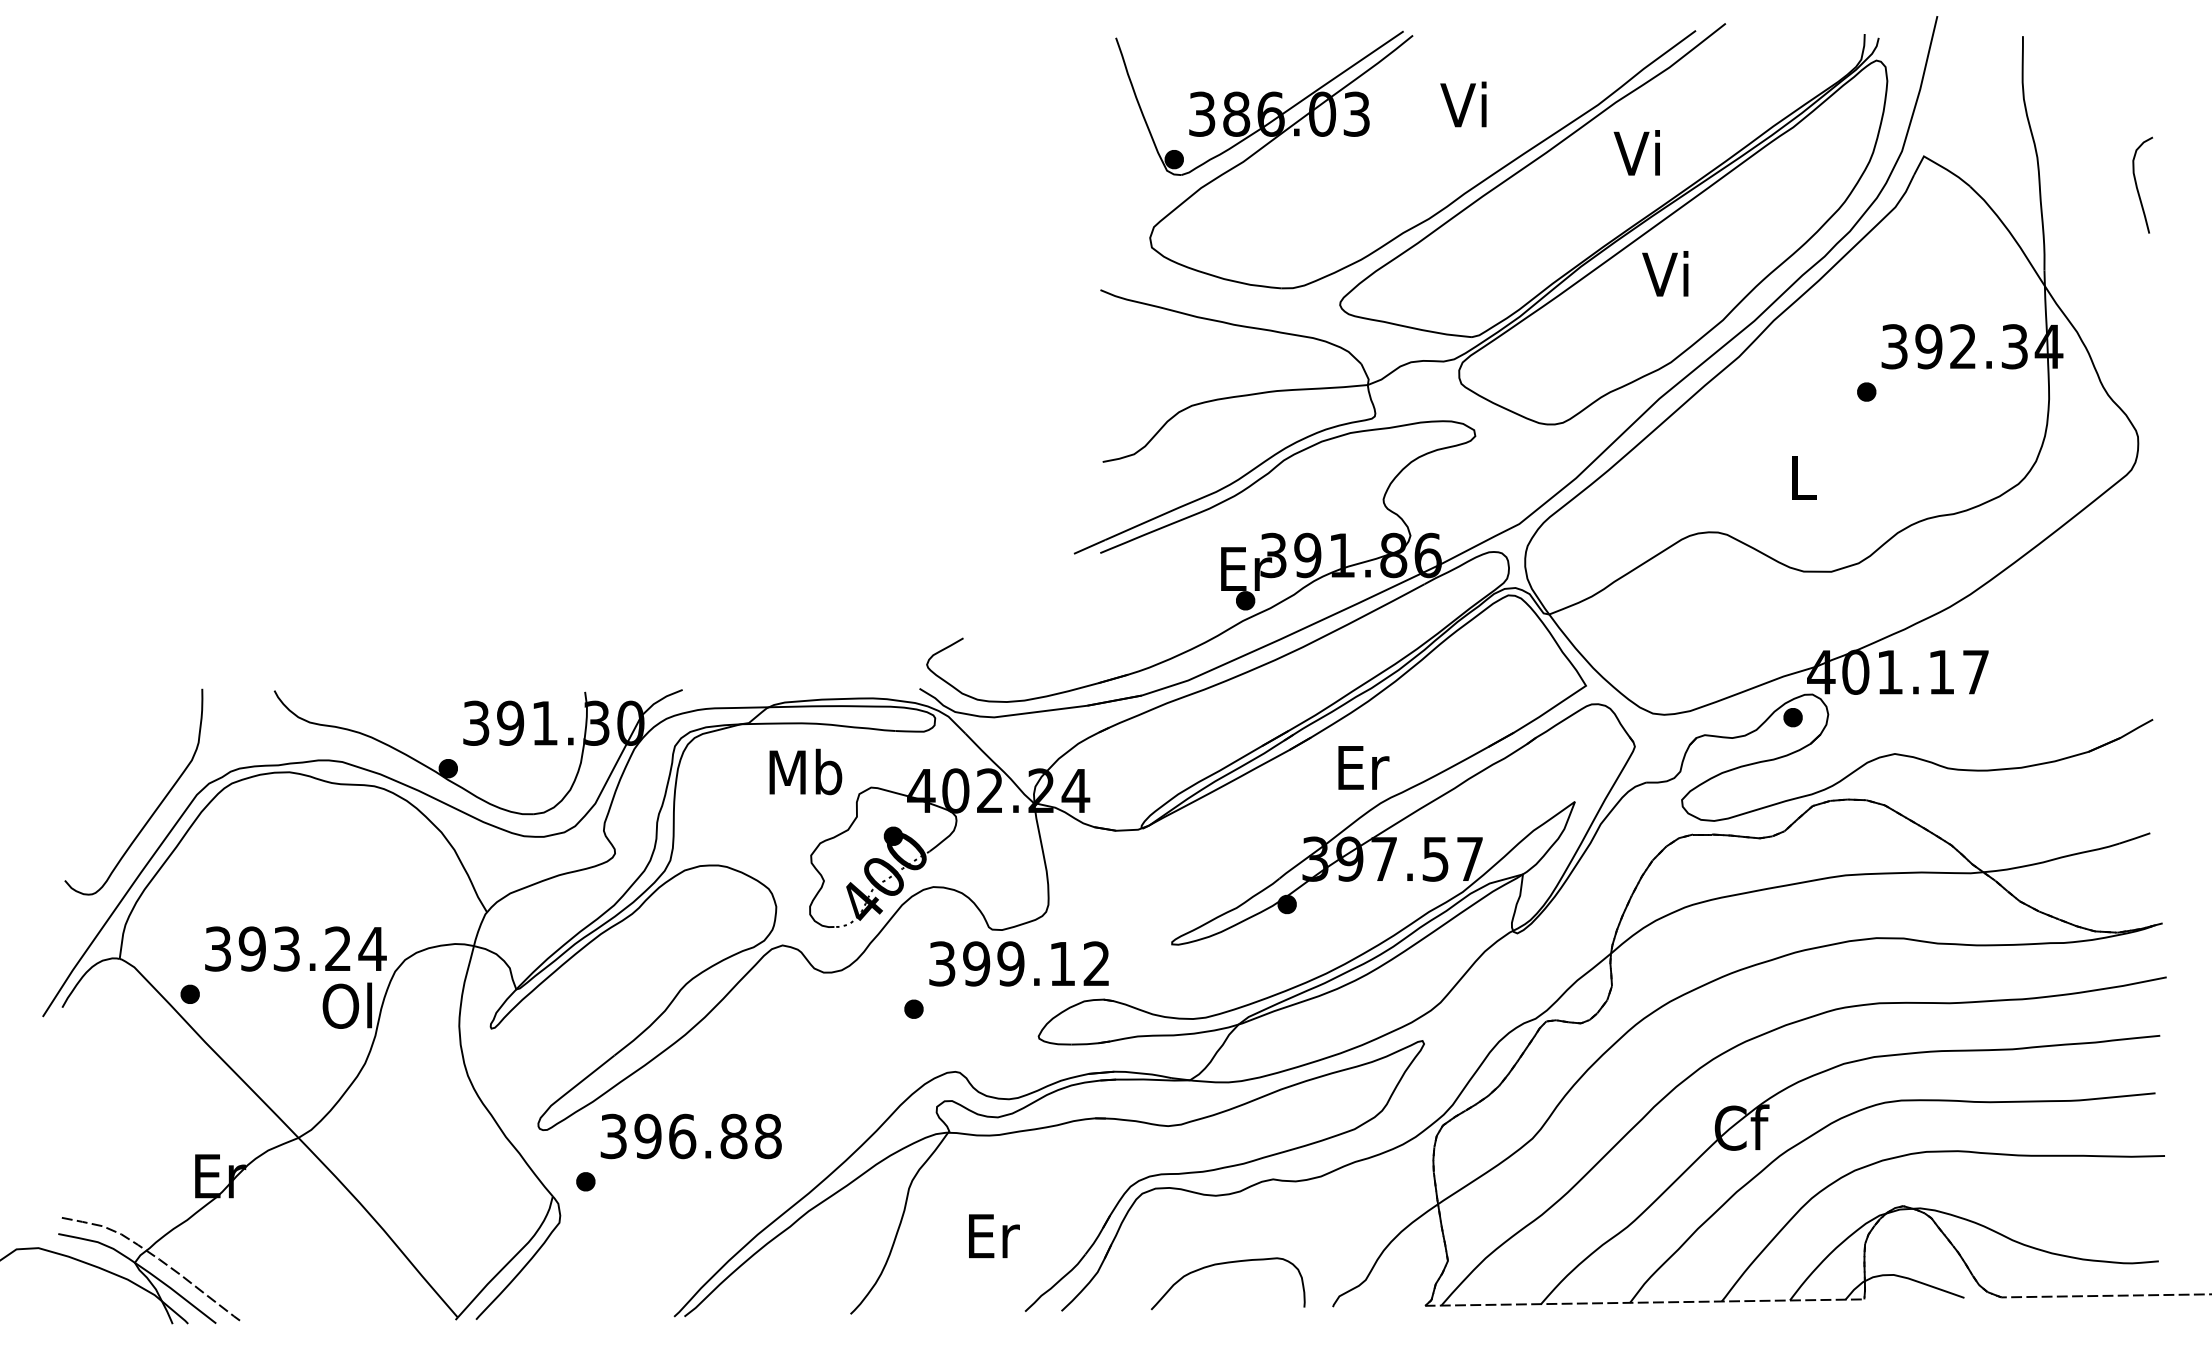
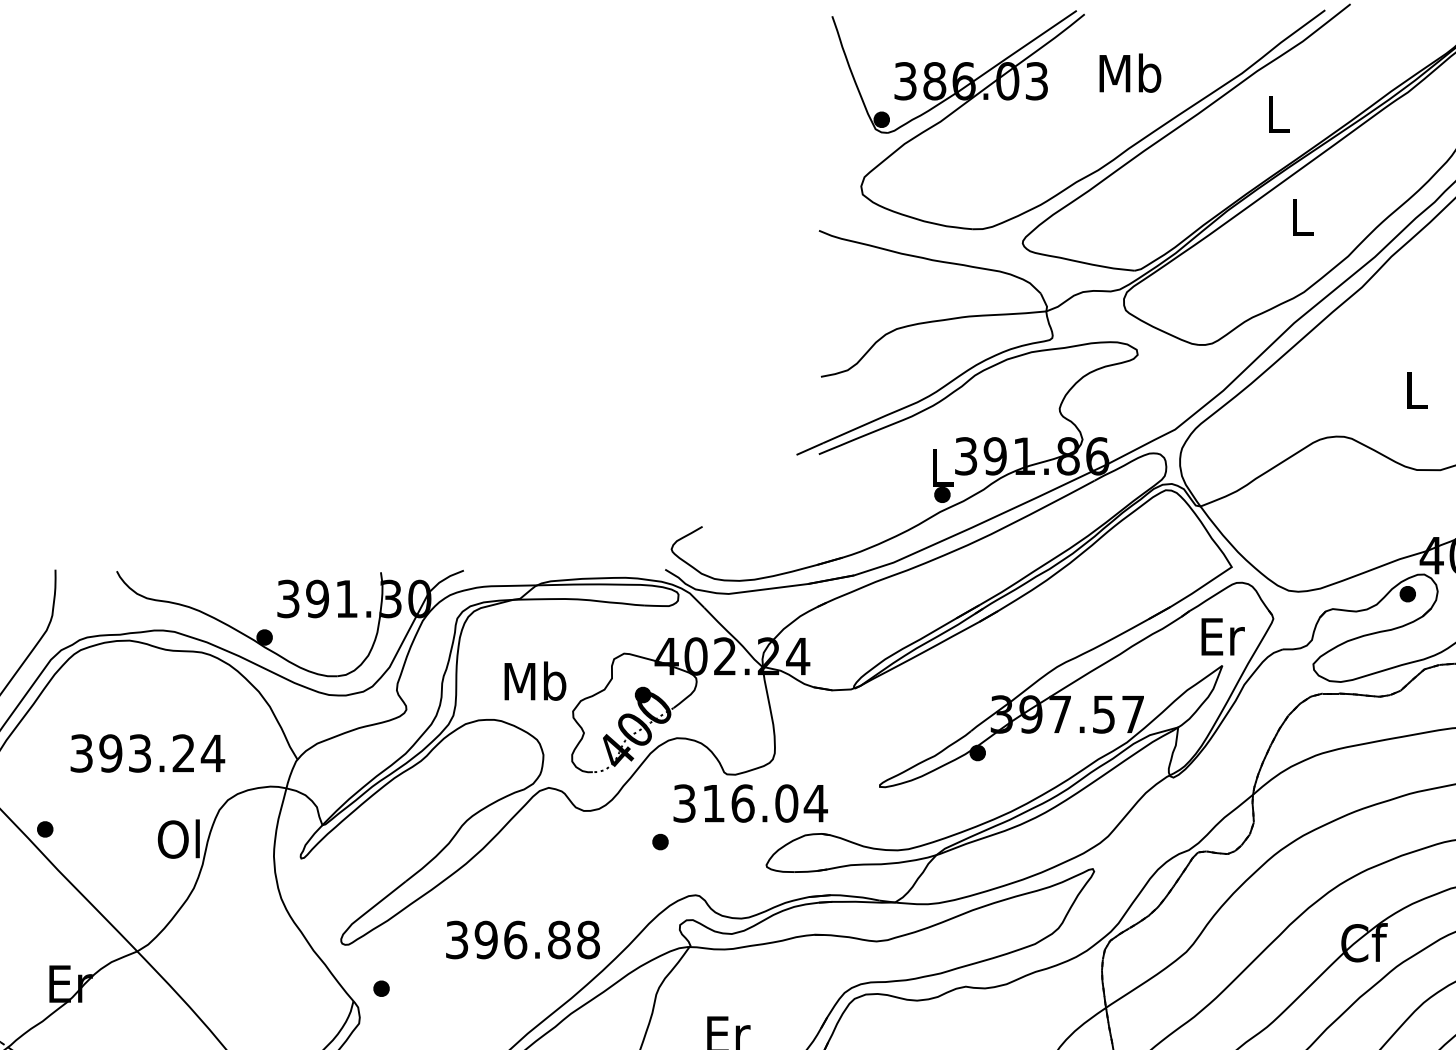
text: (1466, 104) -> (1130, 72), Vi -> Mb
text: (1636, 152) -> (1274, 113), Vi -> L
text: (1665, 273) -> (1299, 216), Vi -> L
text: (1246, 568) -> (943, 467), Er -> L
text: (1363, 767) -> (1222, 636), moved
text: (805, 771) -> (535, 680), moved
text: (295, 948) -> (147, 753), moved
text: (1037, 963) -> (765, 803), 399.12 -> 316.04
text: (690, 1136) -> (522, 940), moved

